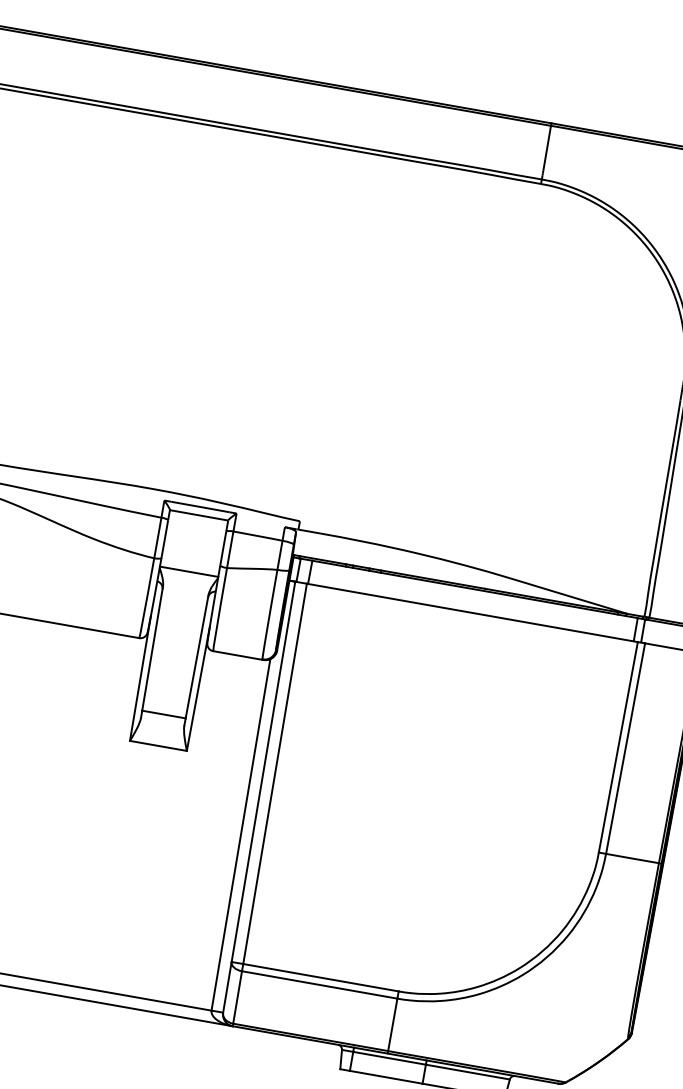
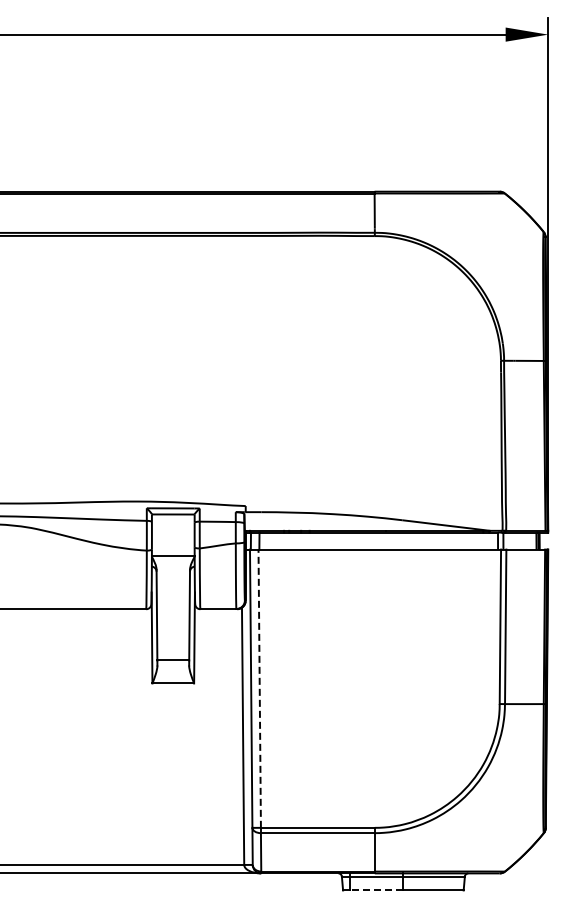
line: (274, 773) -> (259, 688), solid -> dashed
line: (385, 1077) -> (376, 890), solid -> dashed

